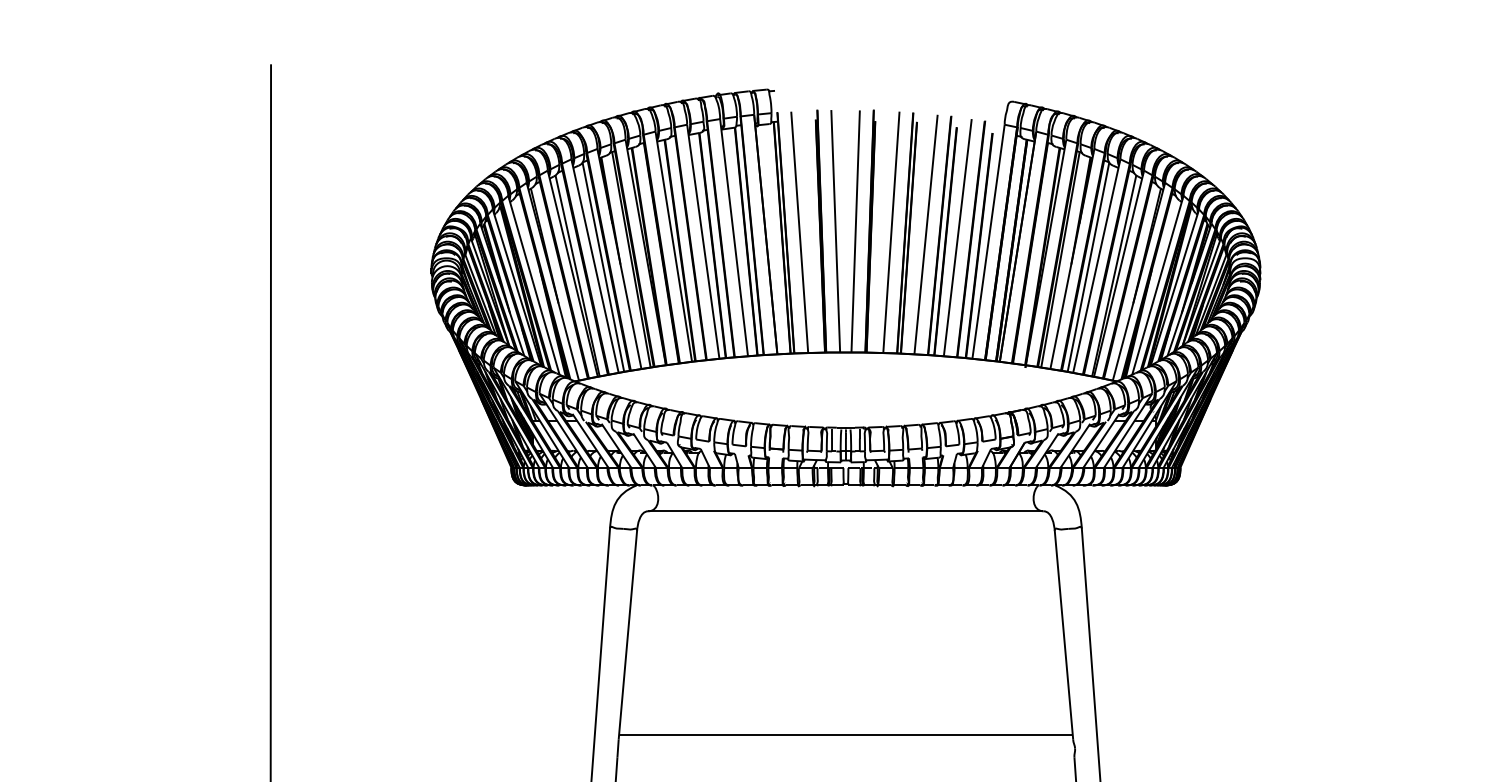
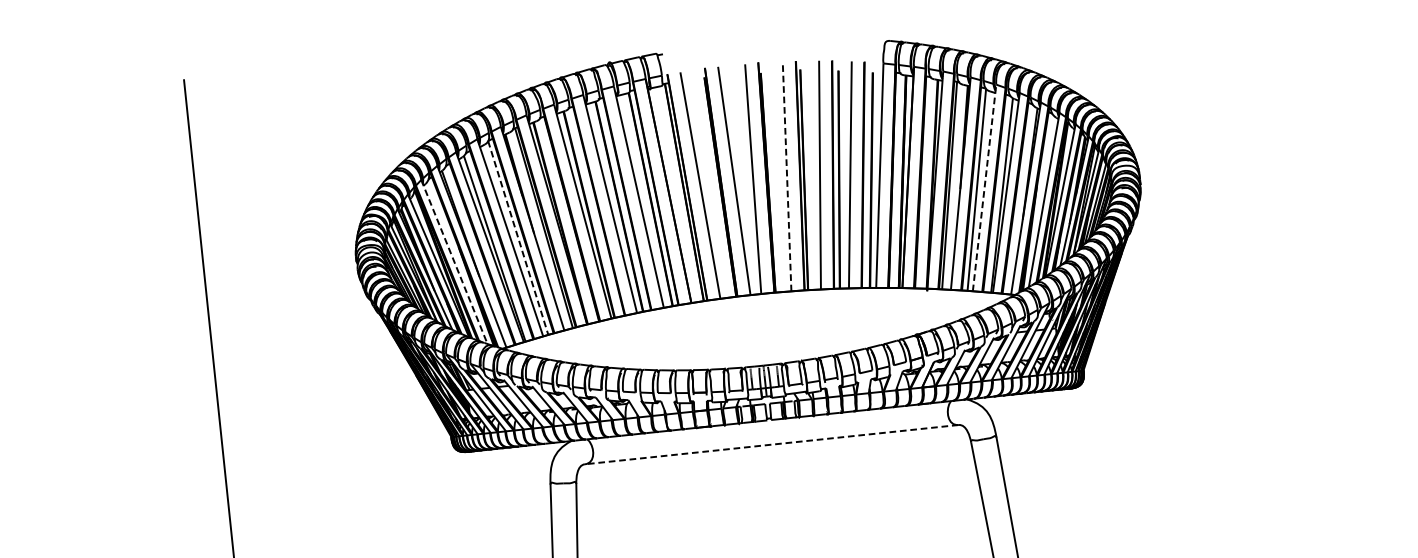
line: (891, 232) -> (787, 176), solid -> dashed
line: (1096, 265) -> (984, 187), solid -> dashed
line: (603, 267) -> (518, 238), solid -> dashed
line: (534, 285) -> (454, 262), solid -> dashed
line: (845, 511) -> (771, 444), solid -> dashed

